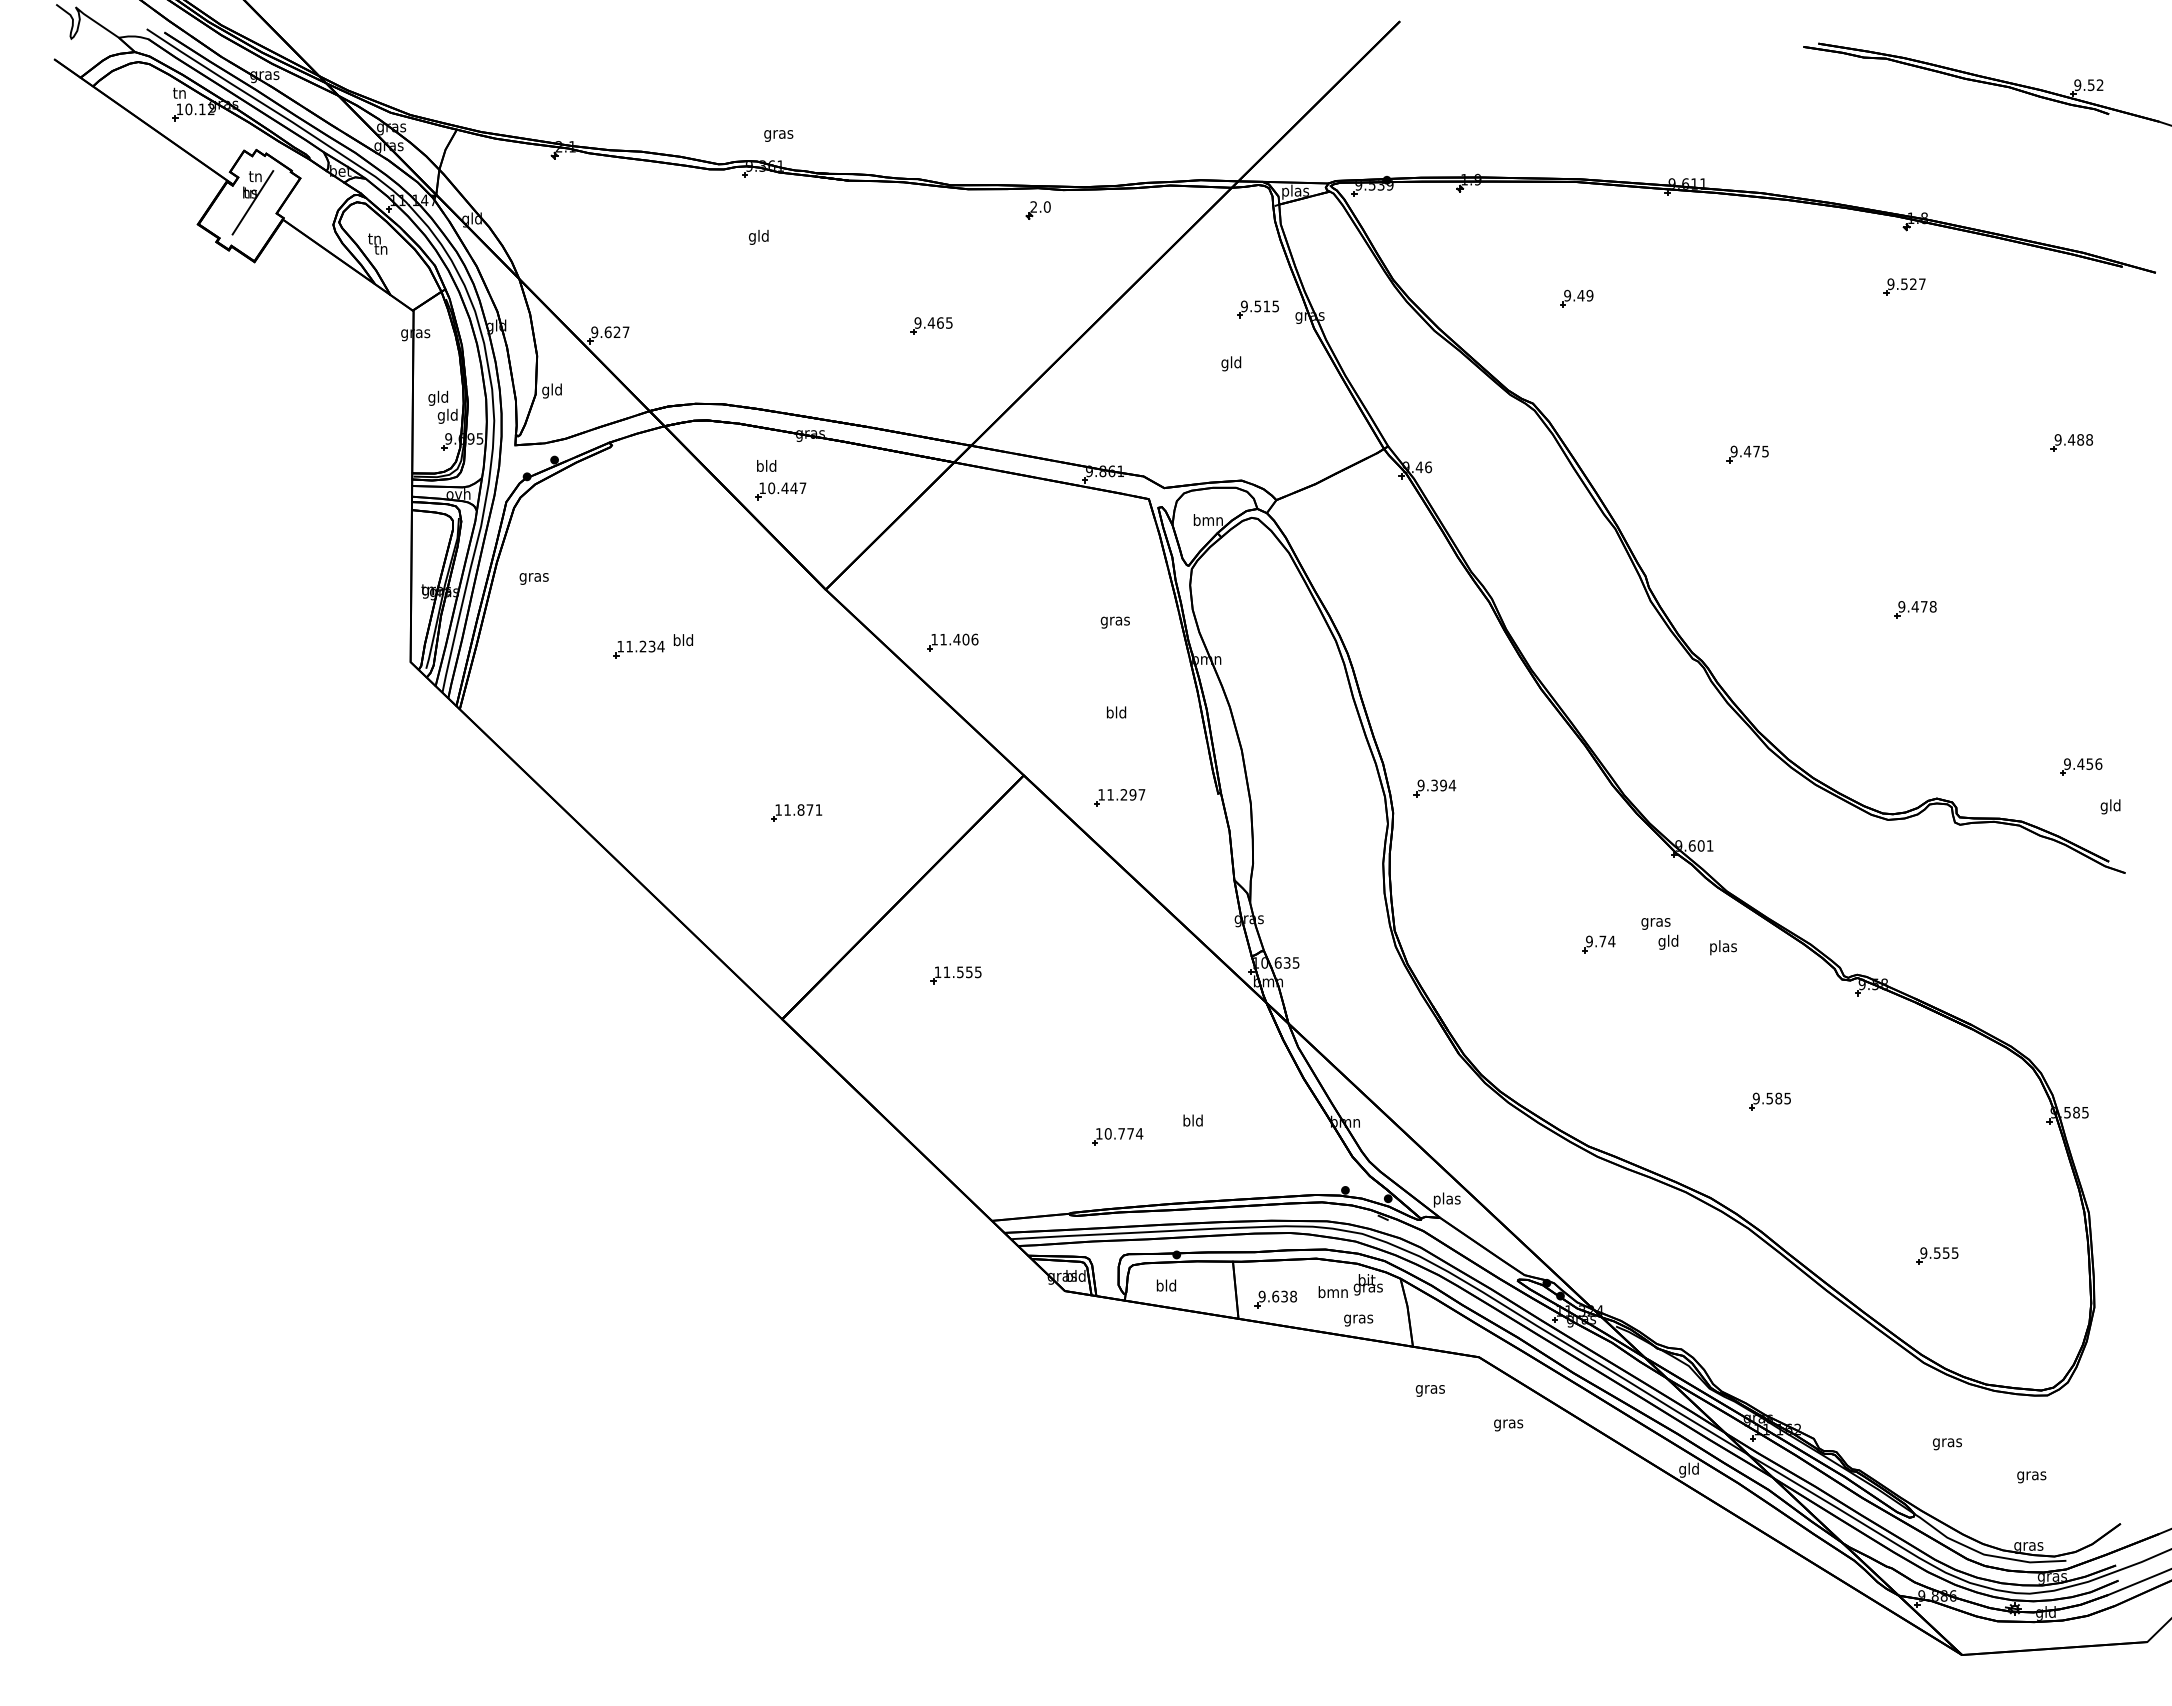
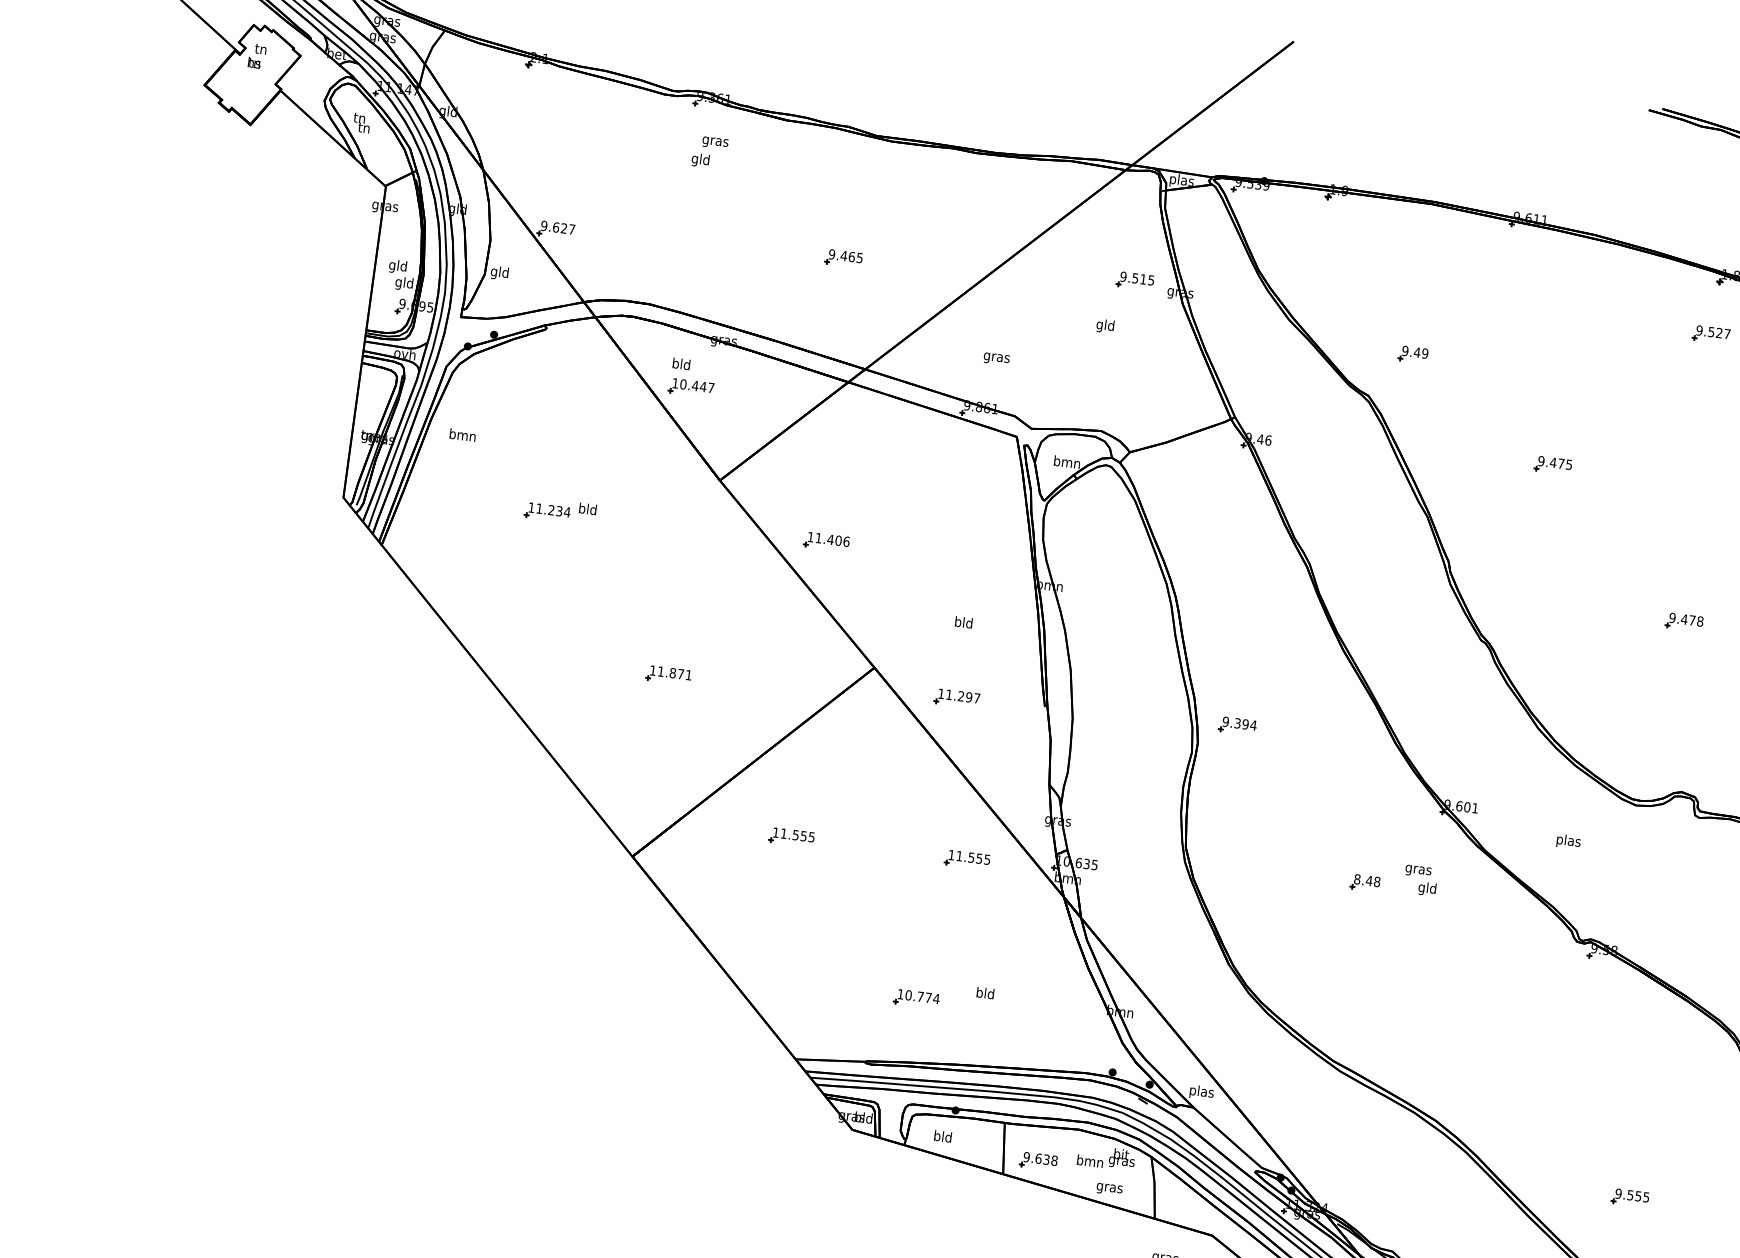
text: (778, 135) -> (715, 142), moved
line: (252, 202) -> (255, 71), removed
part: (1037, 210) -> (950, 168), removed
part: (1576, 298) -> (1412, 354), moved
text: (533, 576) -> (462, 435), gras -> bmn
text: (1114, 622) -> (995, 358), moved
text: (1600, 941) -> (1367, 880), 9.74 -> 8.48
text: (1723, 947) -> (1568, 841), moved
part: (1153, 975) -> (966, 860), added
part: (1769, 1101) -> (1498, 1041), removed

